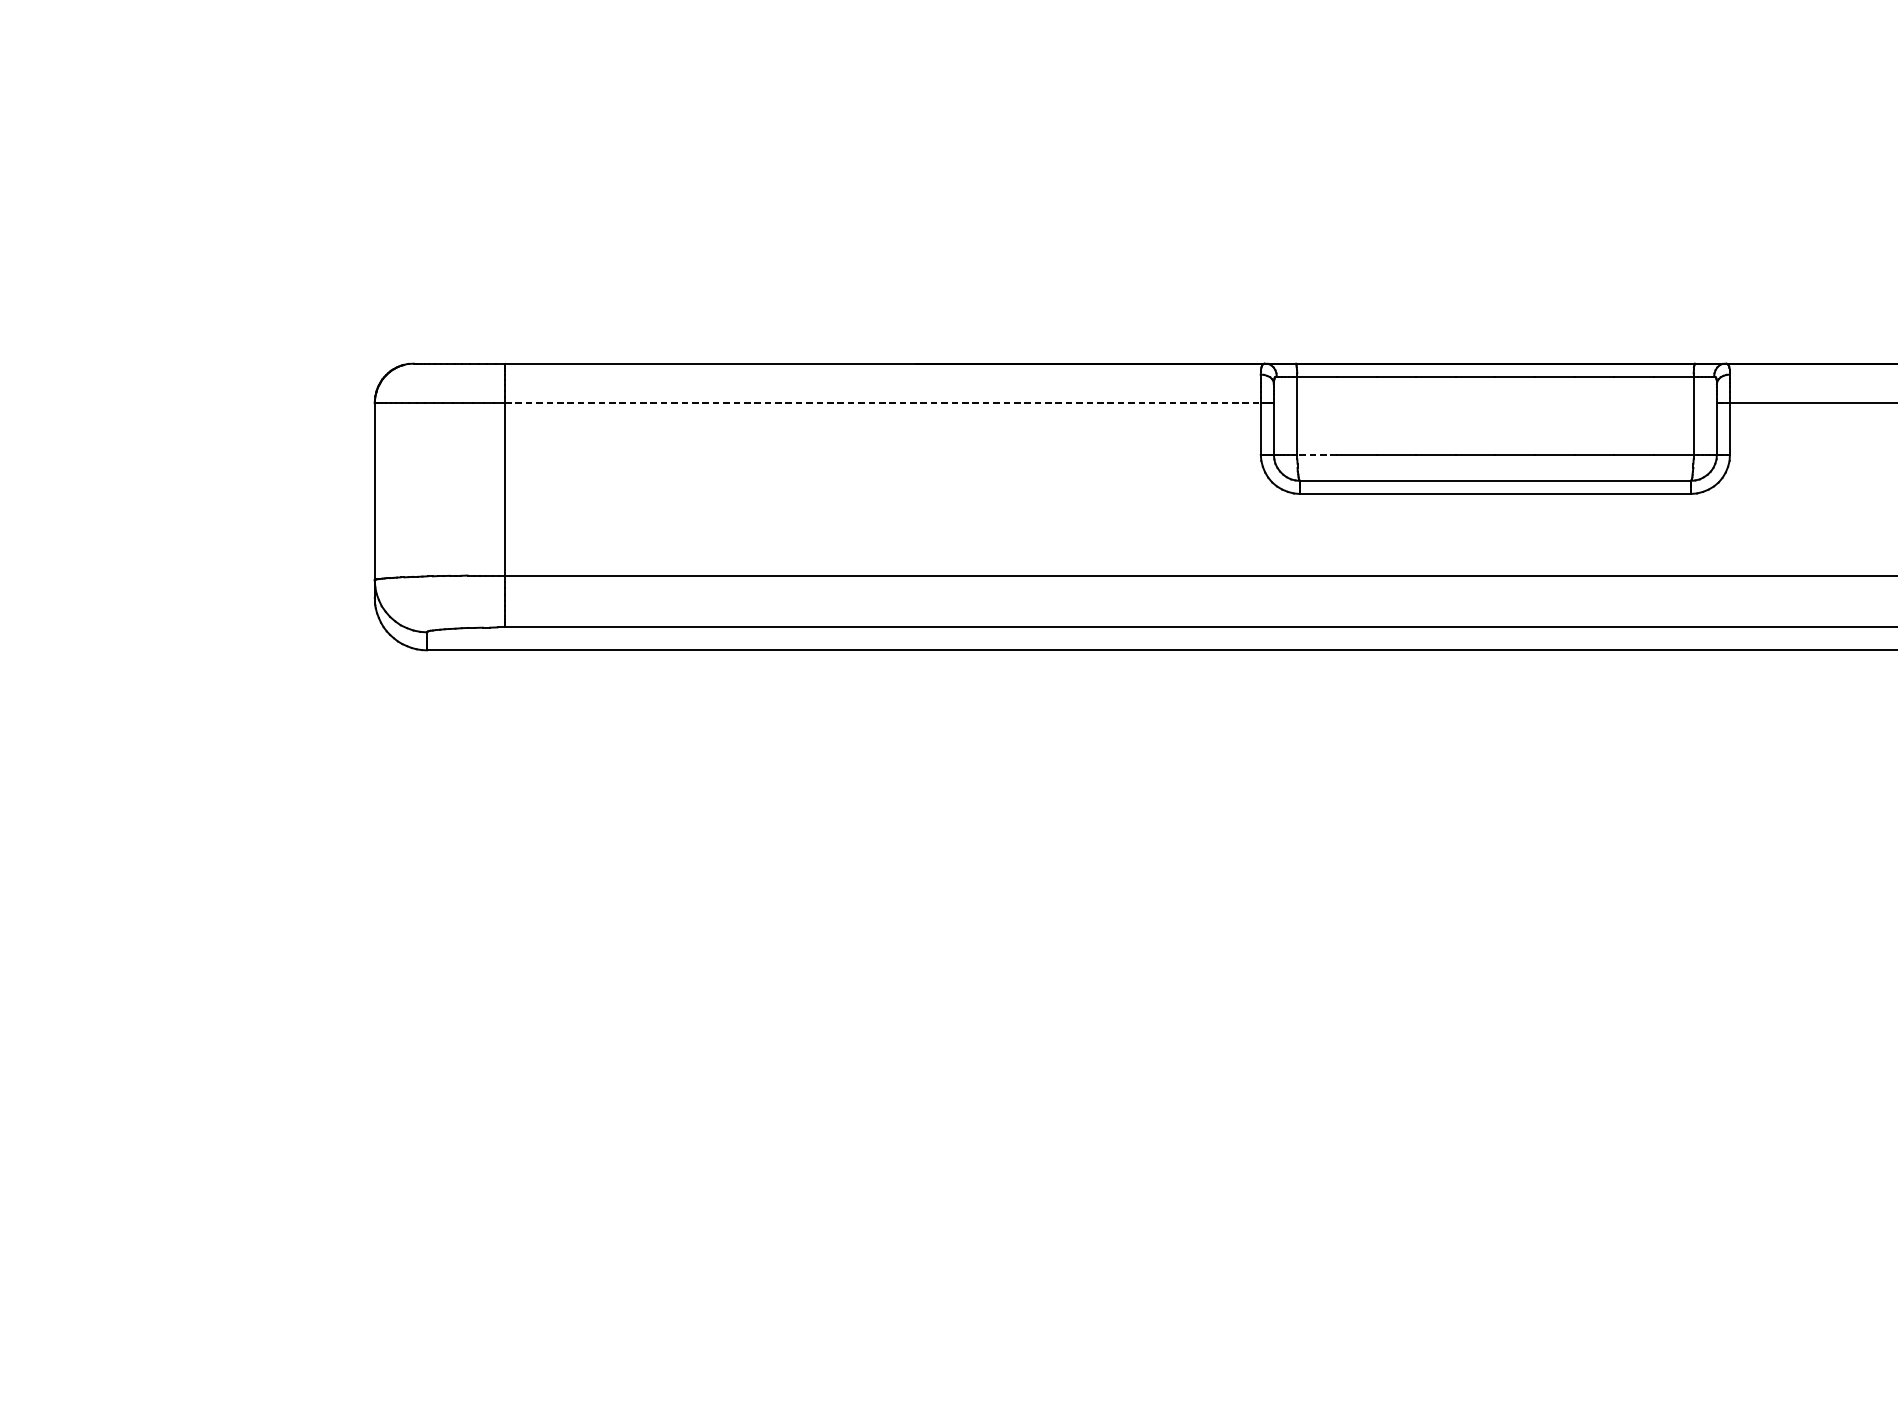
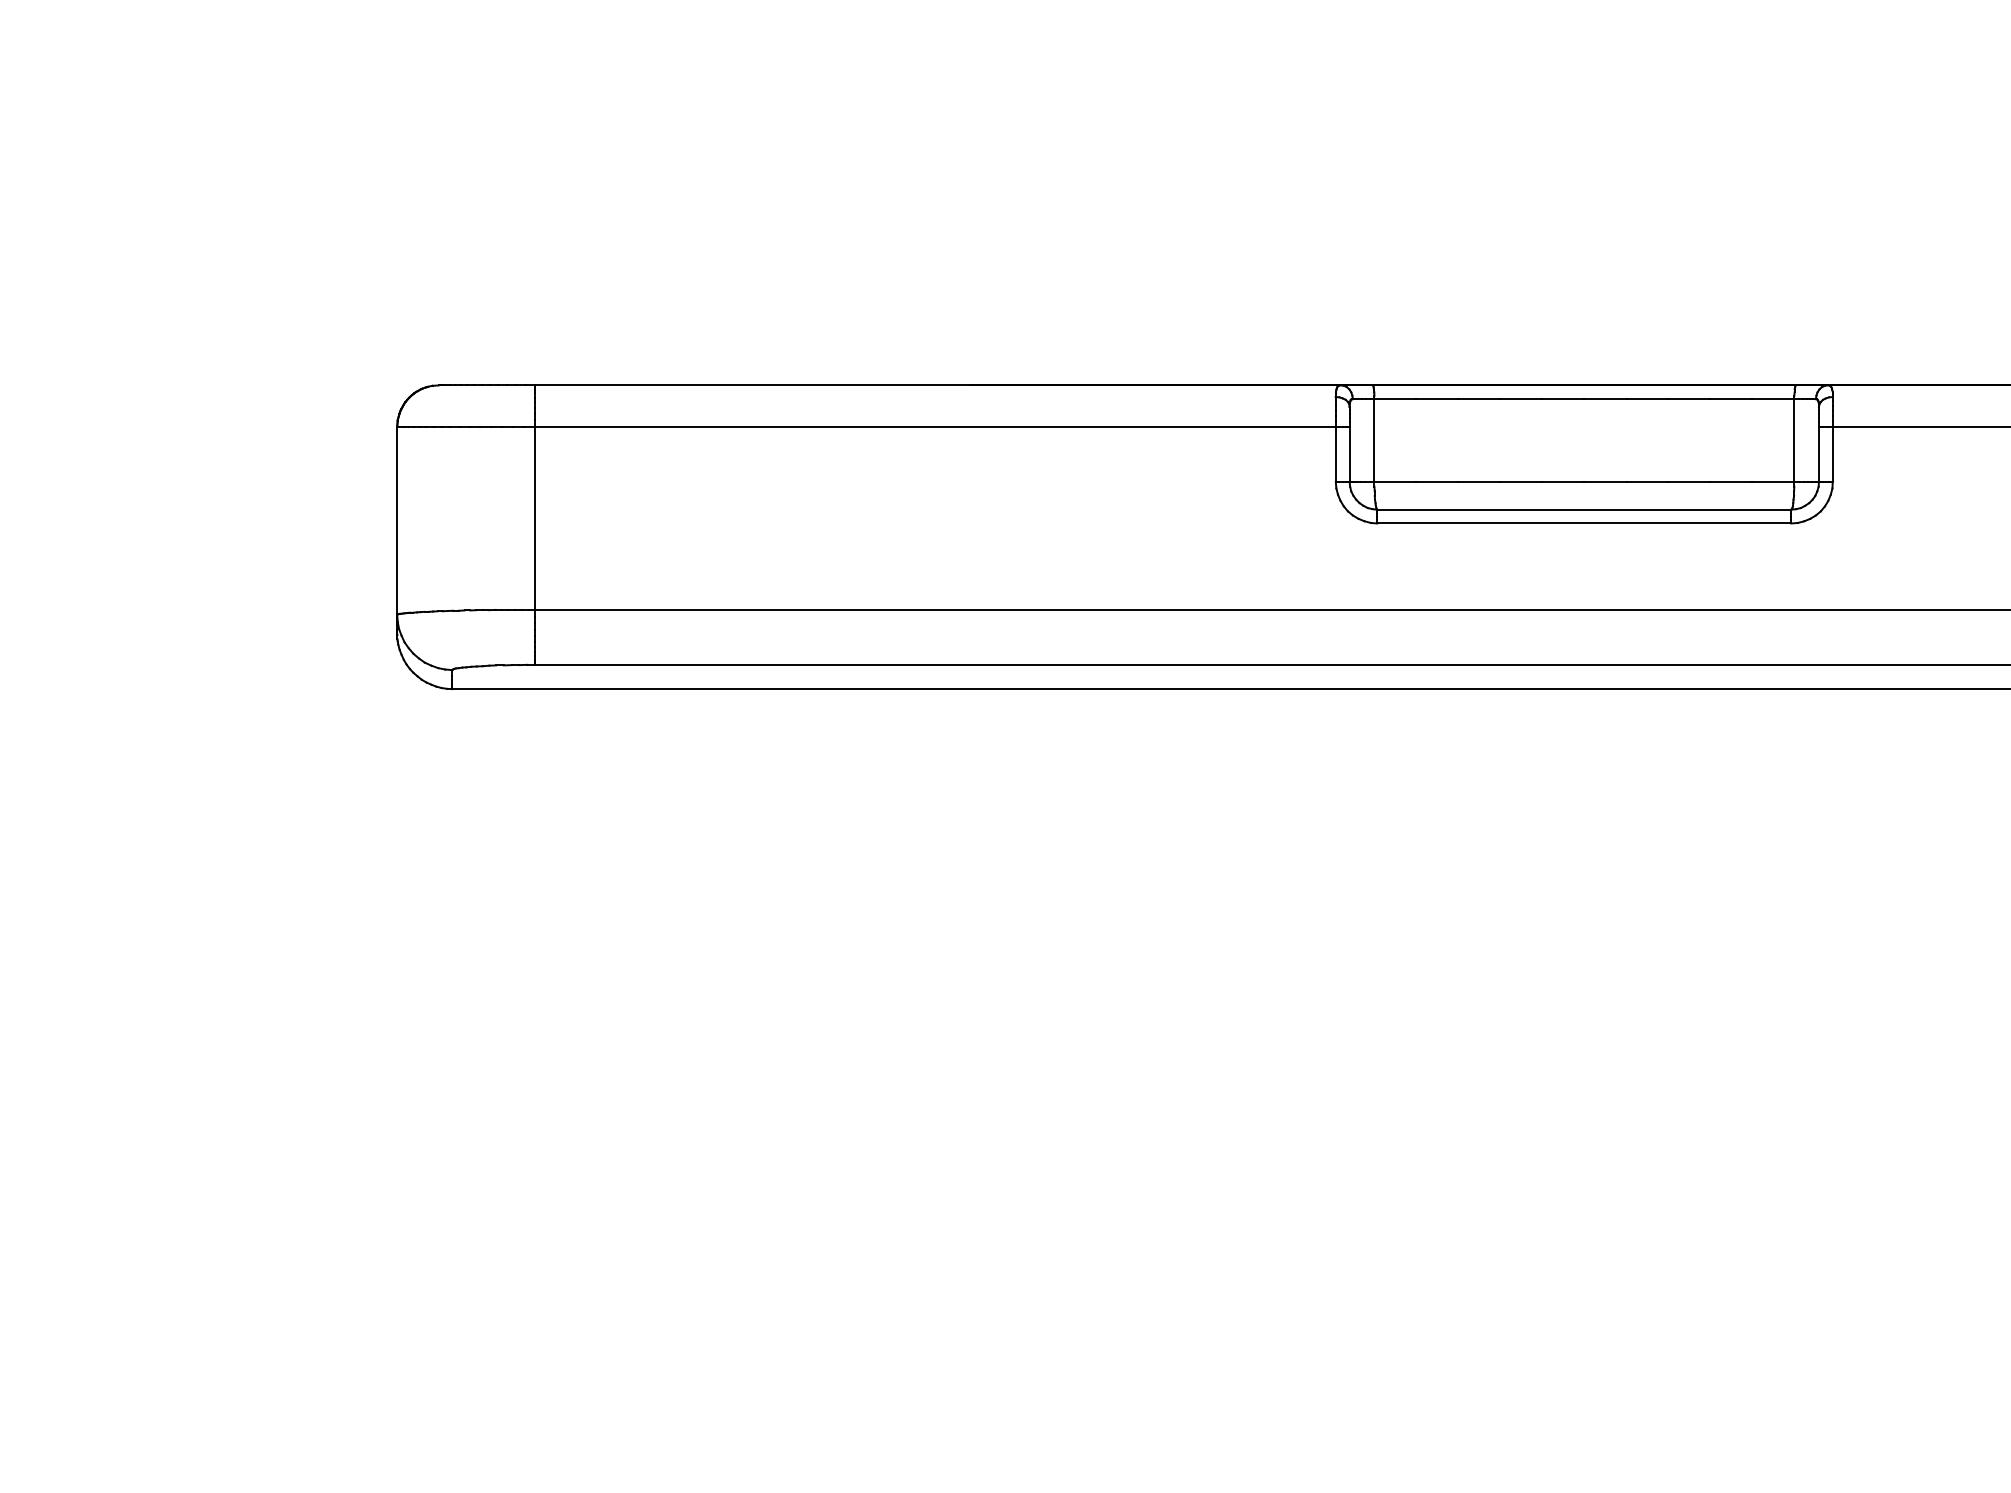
line: (883, 402) -> (936, 426), dashed -> solid
line: (1317, 455) -> (1395, 482), dashed -> solid

